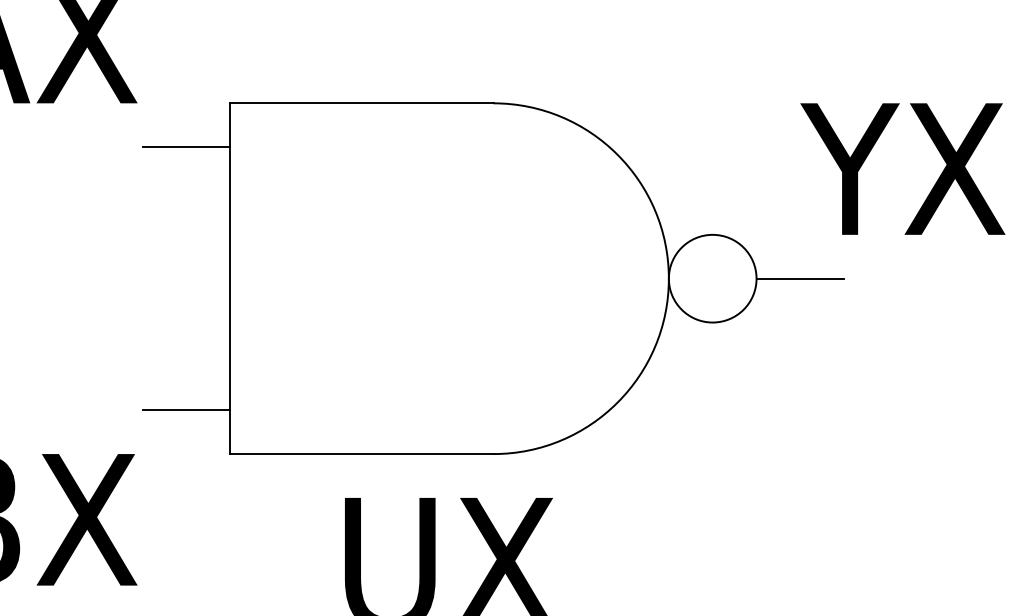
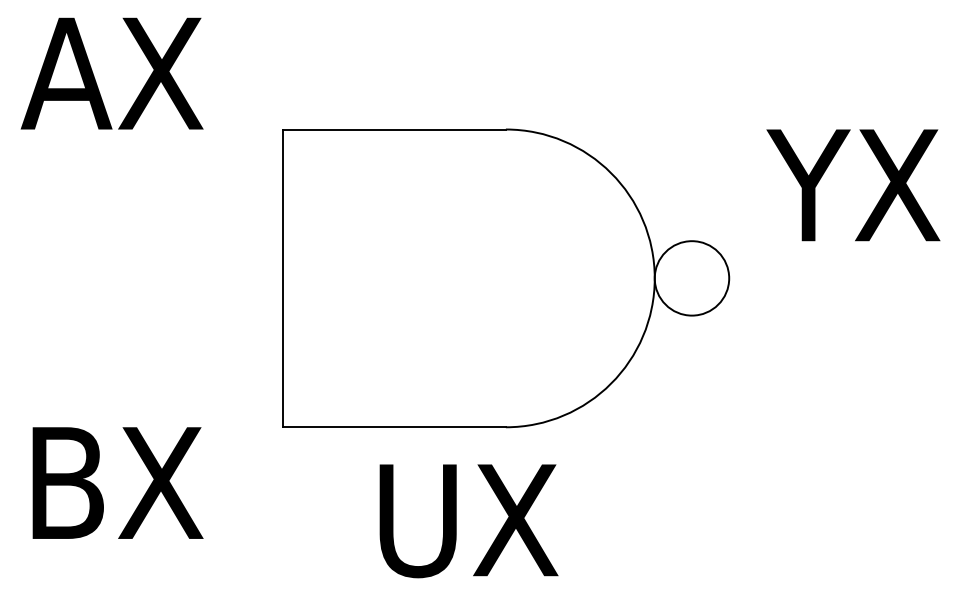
line: (186, 146) -> (245, 166), removed
line: (800, 278) -> (766, 278), removed
line: (186, 410) -> (245, 390), removed

